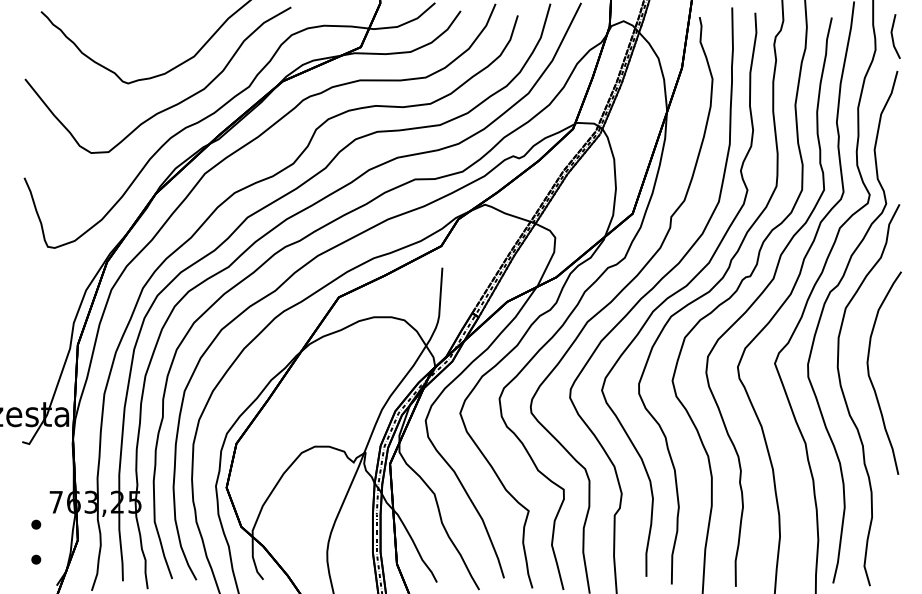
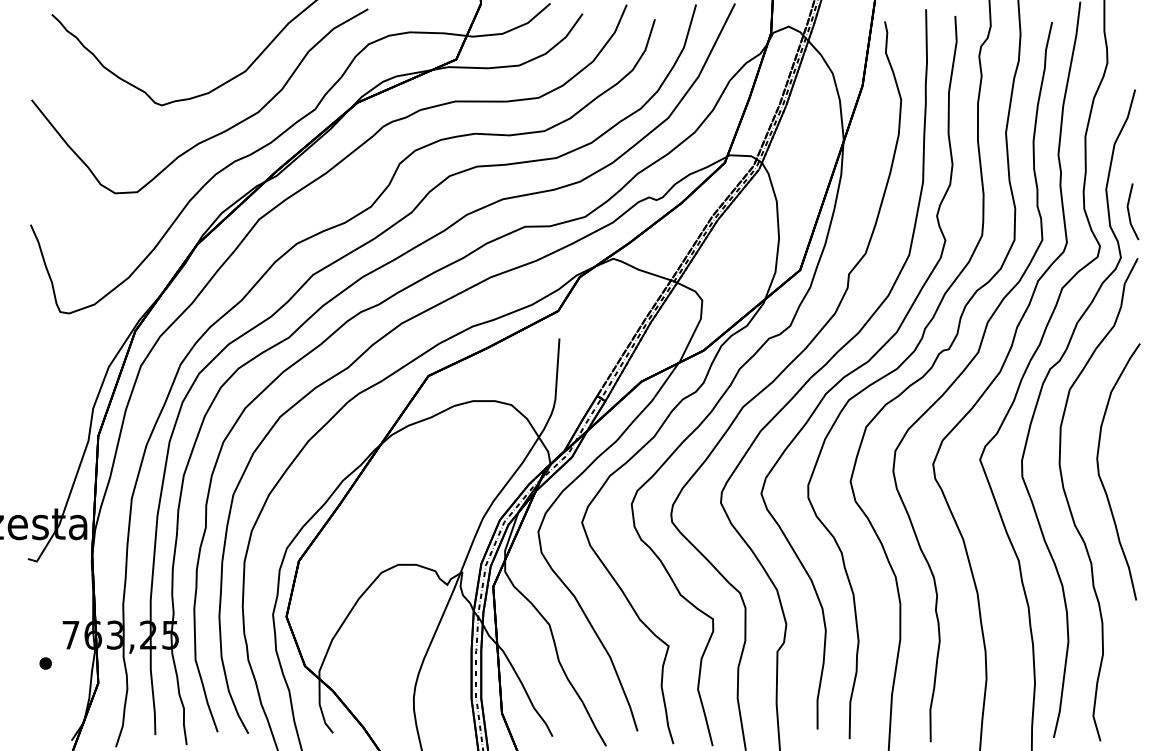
line: (893, 36) -> (1130, 211), moved
part: (36, 559) -> (46, 707), removed

